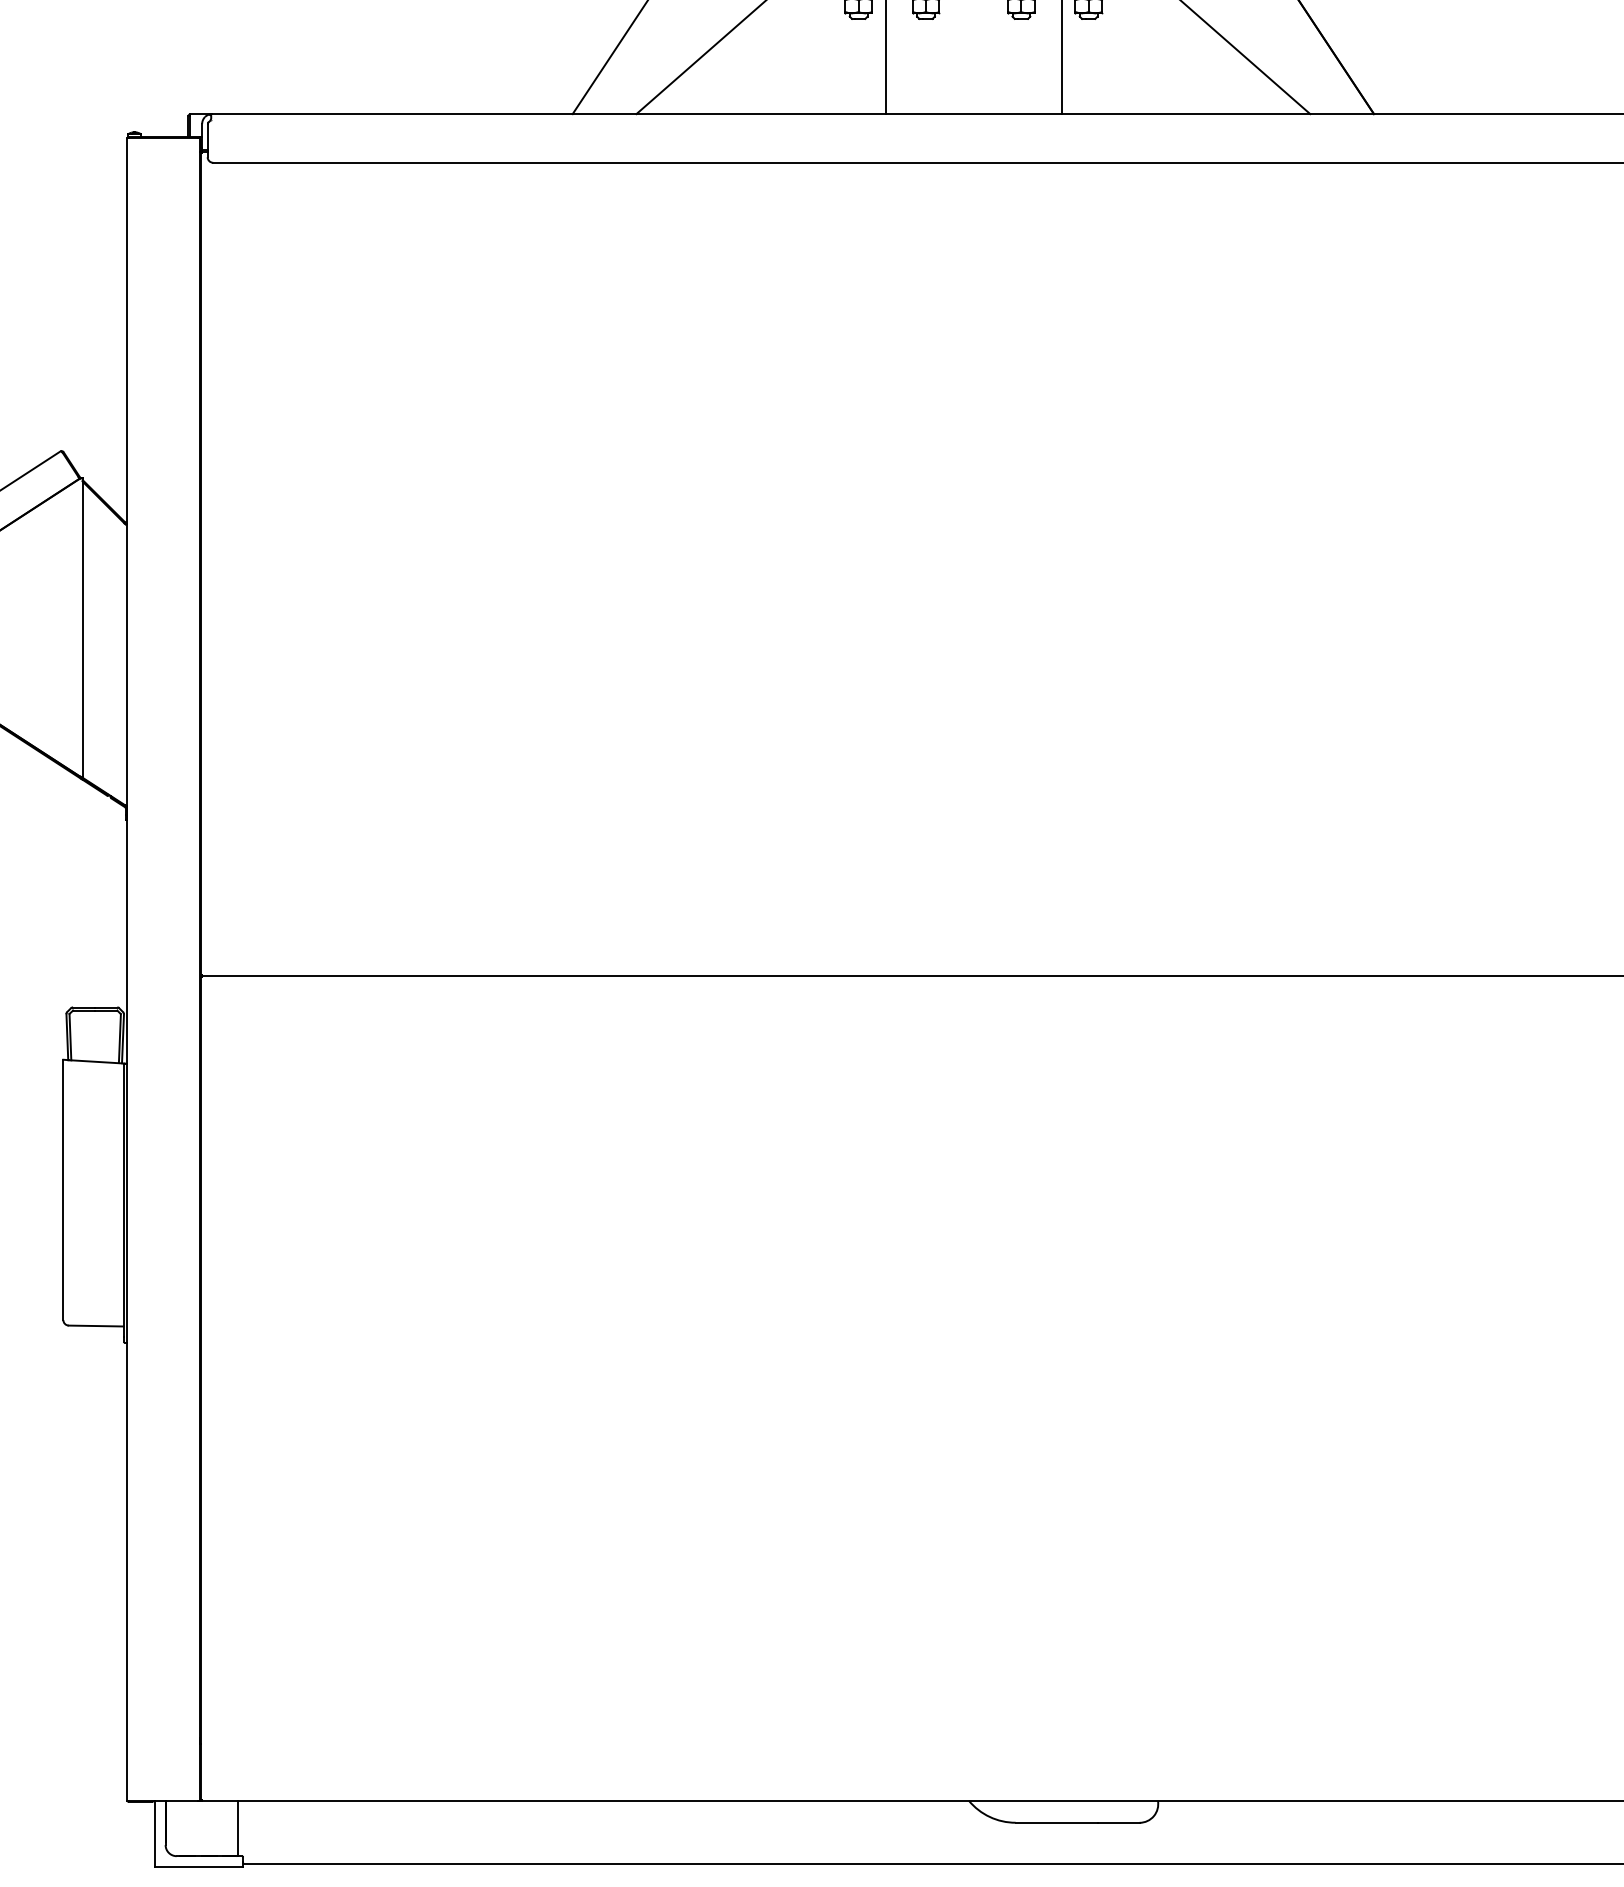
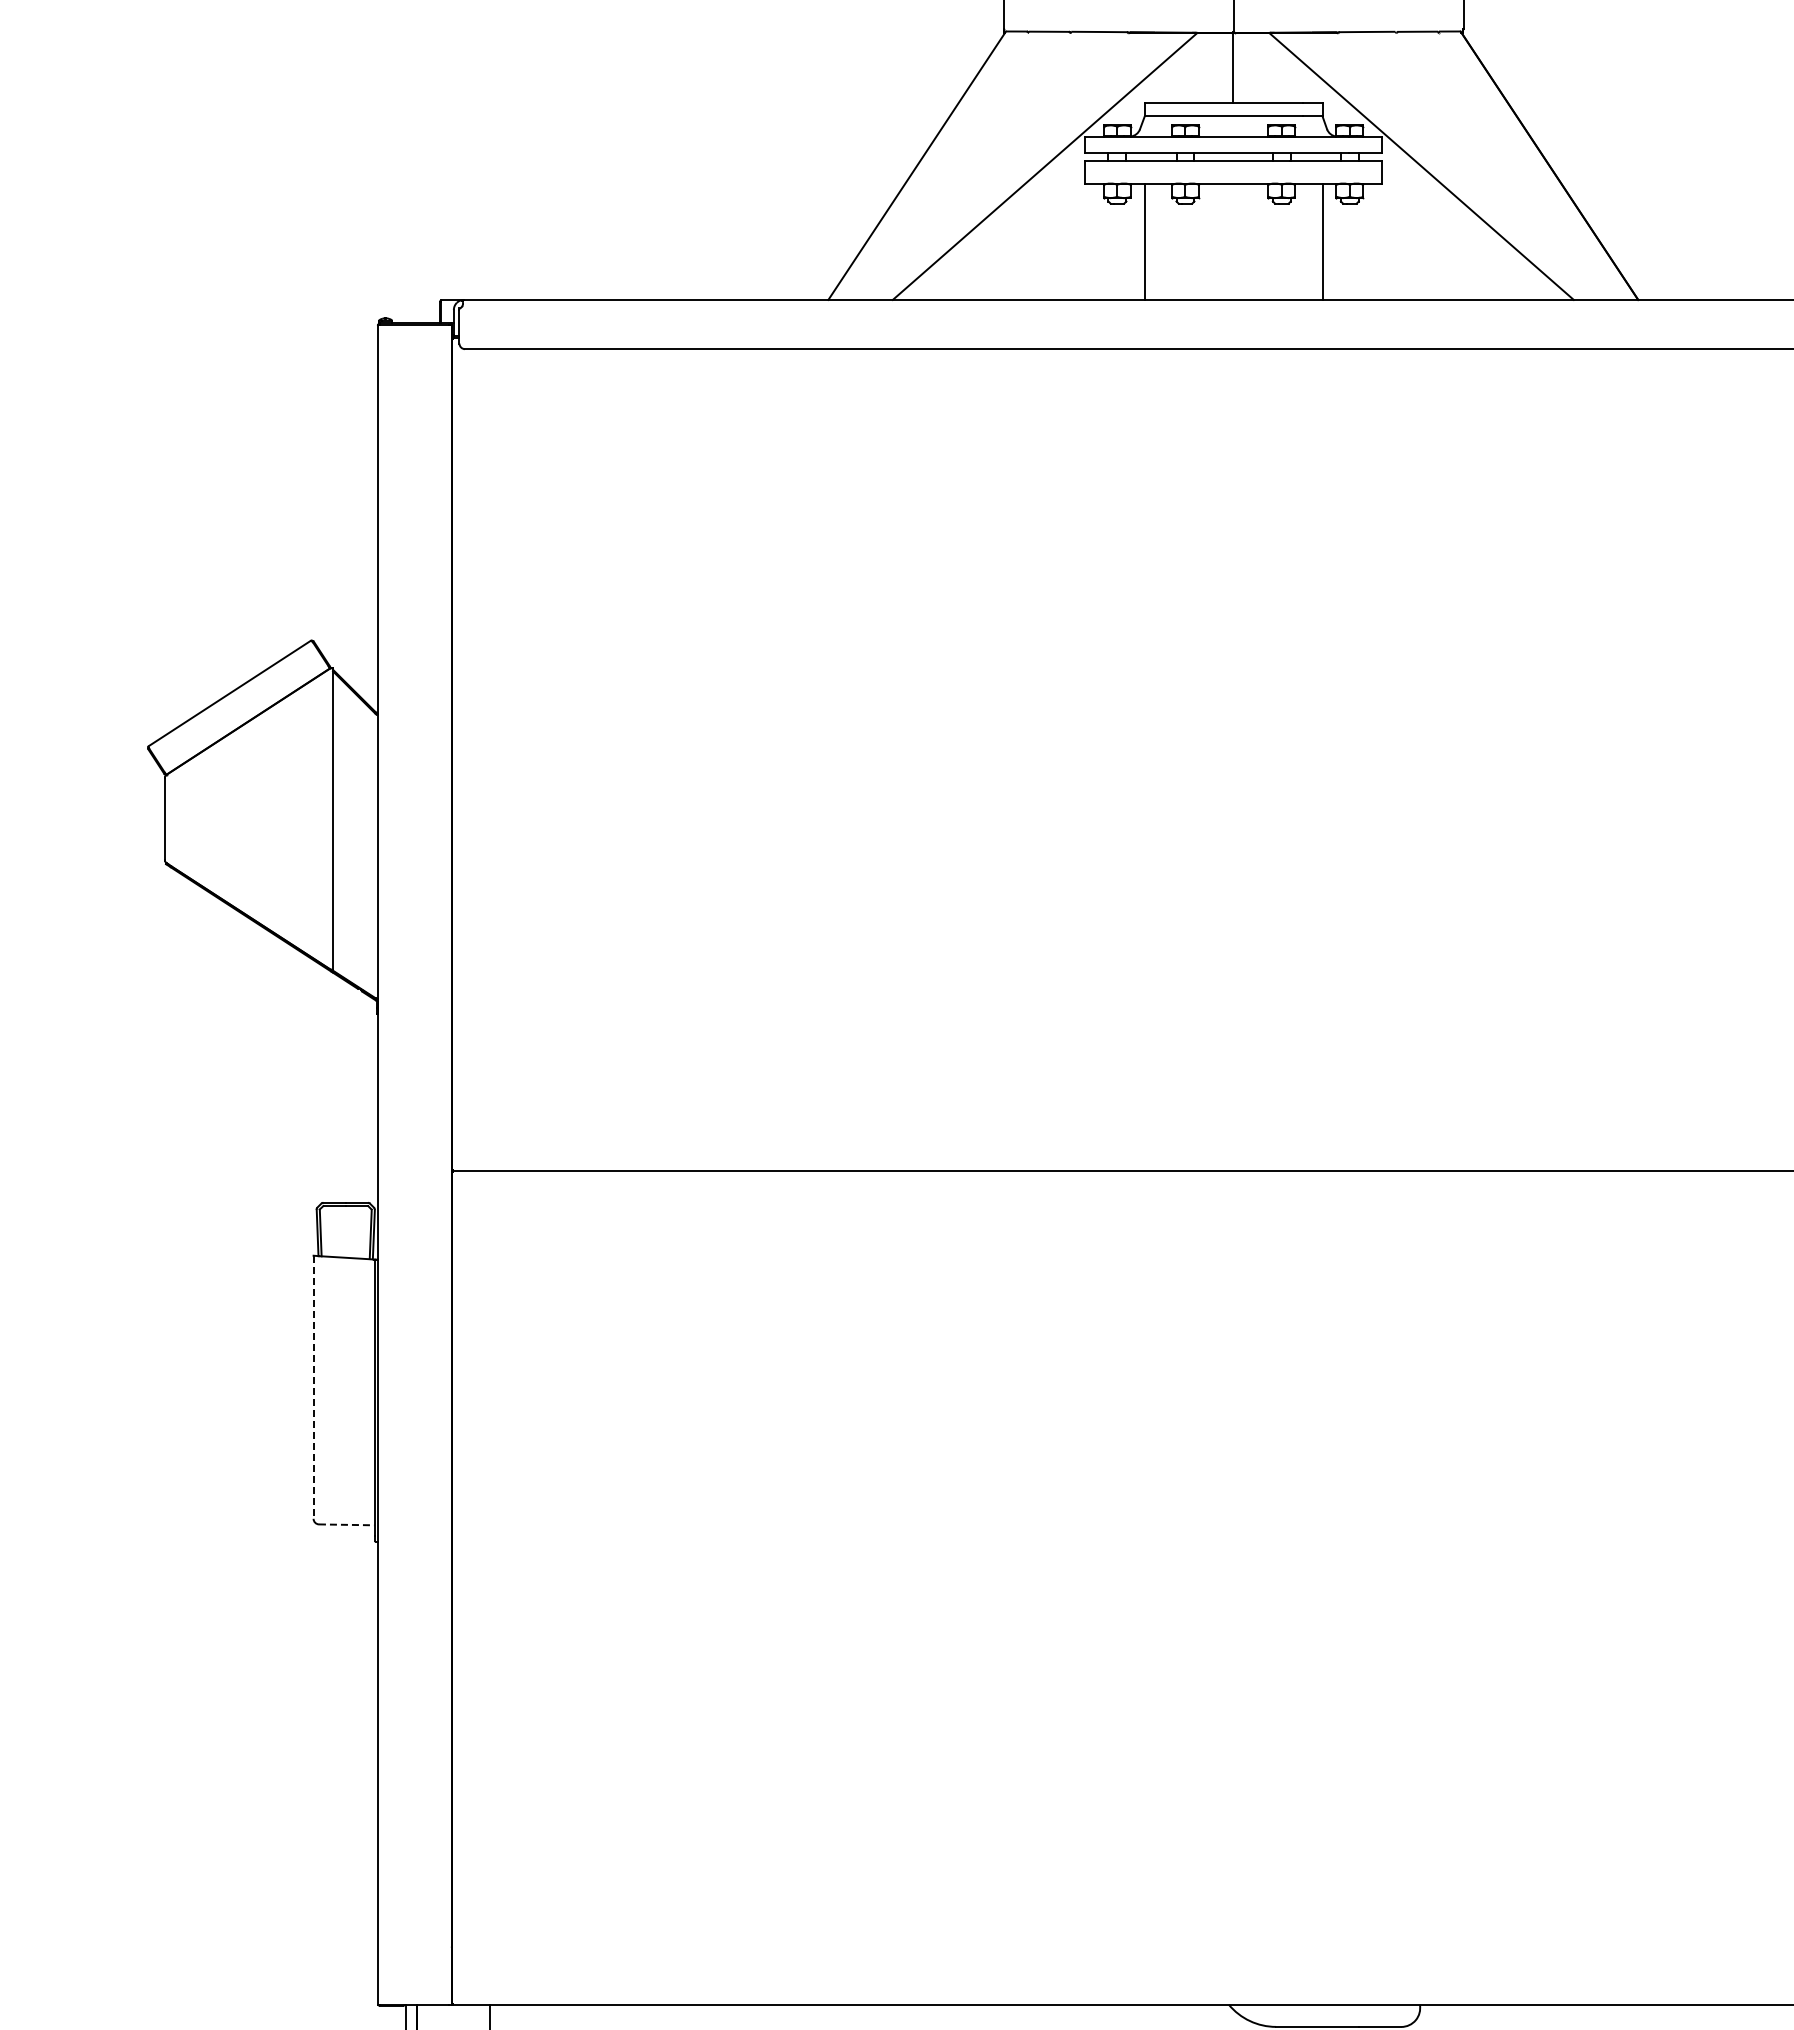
line: (63, 1190) -> (313, 1387), solid -> dashed
line: (95, 1325) -> (346, 1524), solid -> dashed

